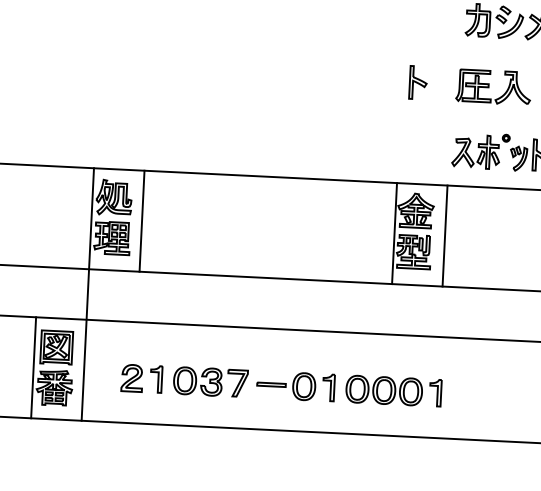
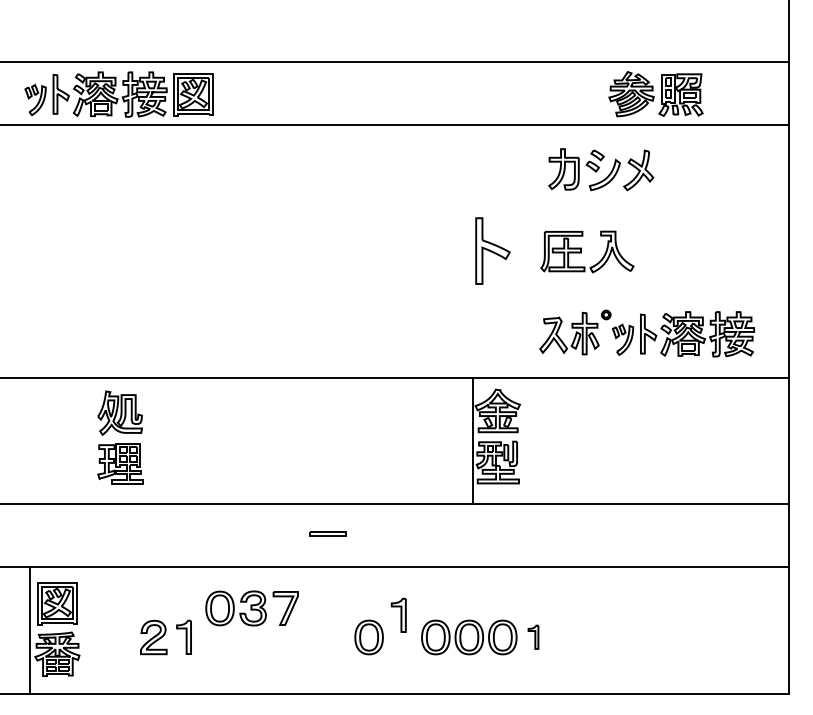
part: (417, 82) -> (492, 250), size x1.6
line: (142, 220) -> (156, 440), removed
line: (444, 235) -> (535, 440), removed
line: (87, 294) -> (93, 535), removed
part: (210, 382) -> (251, 608), moved
part: (271, 384) -> (327, 533), moved
part: (328, 387) -> (398, 614), moved
part: (435, 392) -> (533, 636), size x0.7

